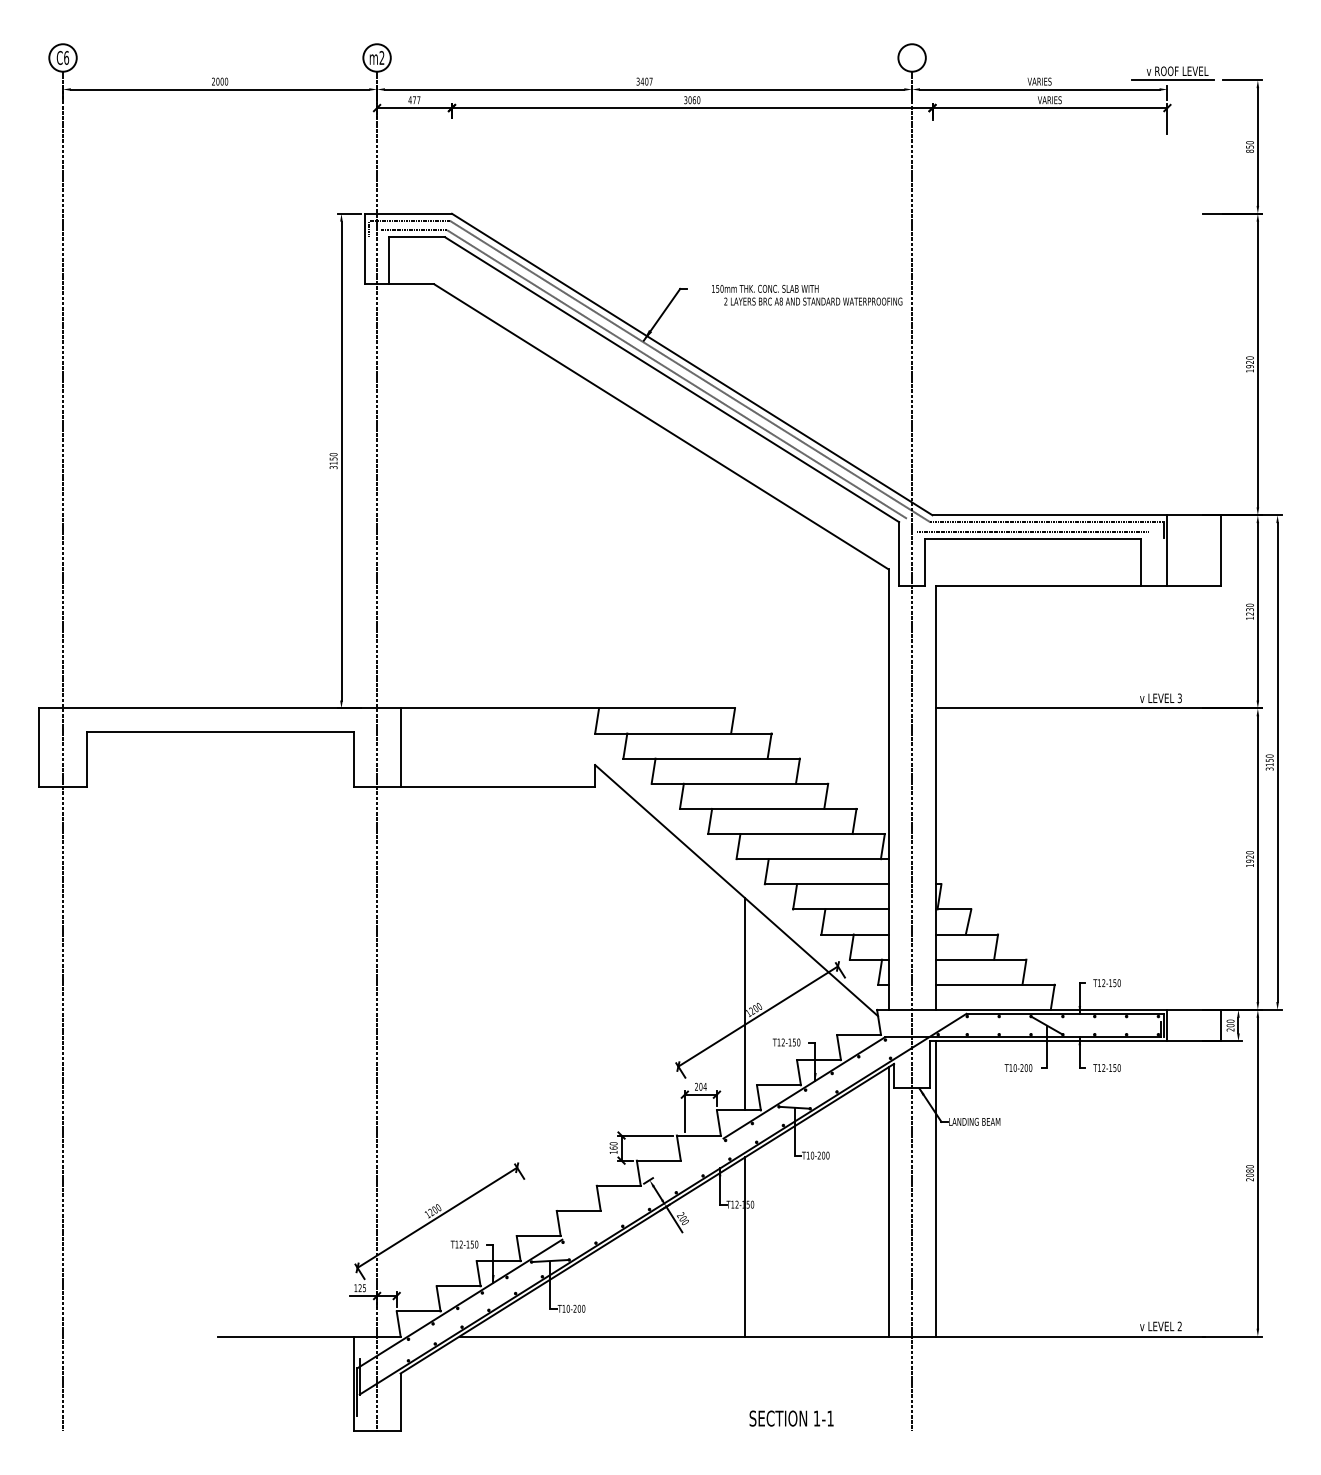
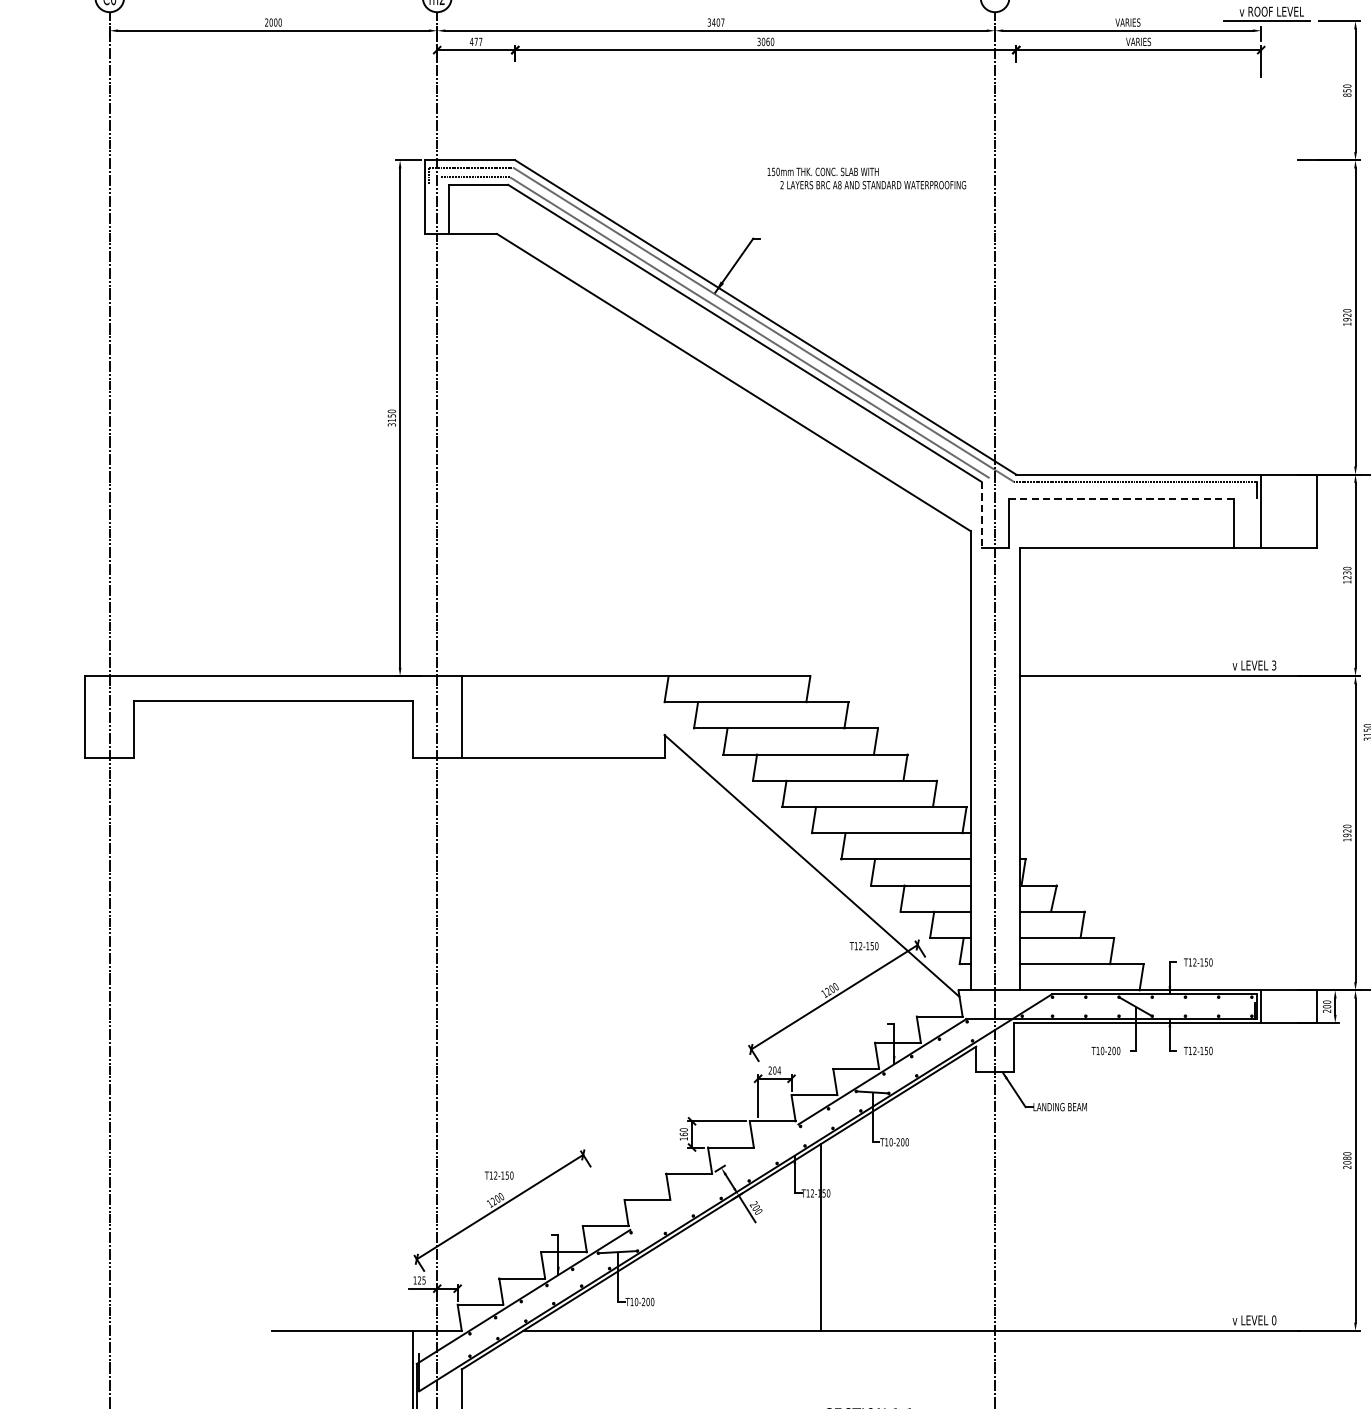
text: (807, 294) -> (867, 177), moved
line: (1033, 531) -> (1121, 491), removed
line: (1033, 538) -> (1121, 498), solid -> dashed
line: (899, 554) -> (981, 515), solid -> dashed
line: (745, 1004) -> (821, 984), removed
text: (786, 1042) -> (864, 946), moved
line: (935, 1188) -> (1019, 1176), removed
line: (888, 1201) -> (970, 1190), removed
text: (464, 1244) -> (499, 1175), moved
text: (1179, 1326) -> (1273, 1320), 2 -> 0

